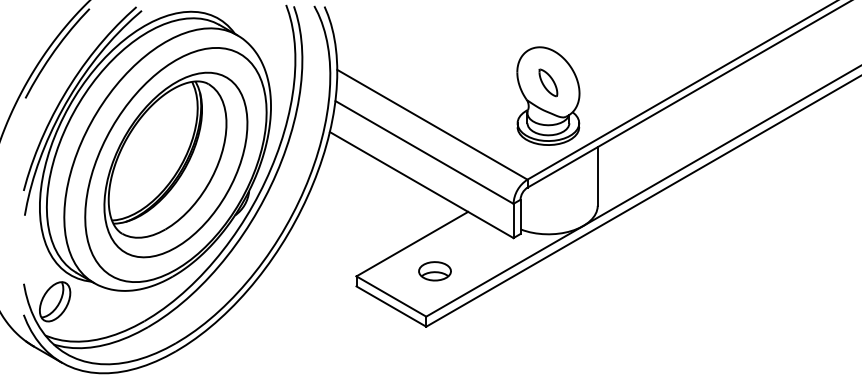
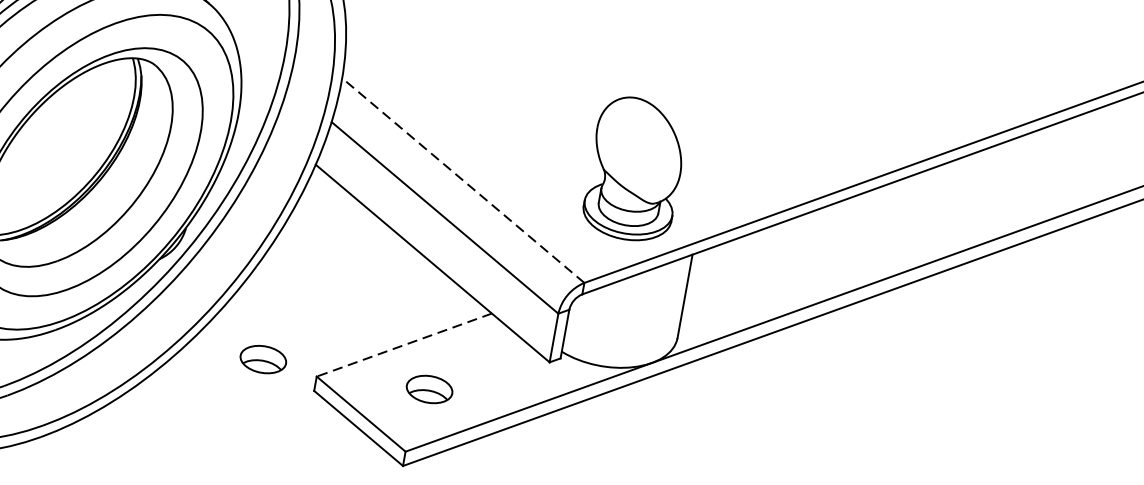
part: (548, 82) -> (639, 150), removed
line: (432, 124) -> (463, 180), solid -> dashed
line: (411, 244) -> (403, 345), solid -> dashed
part: (317, 271) -> (262, 359), added

